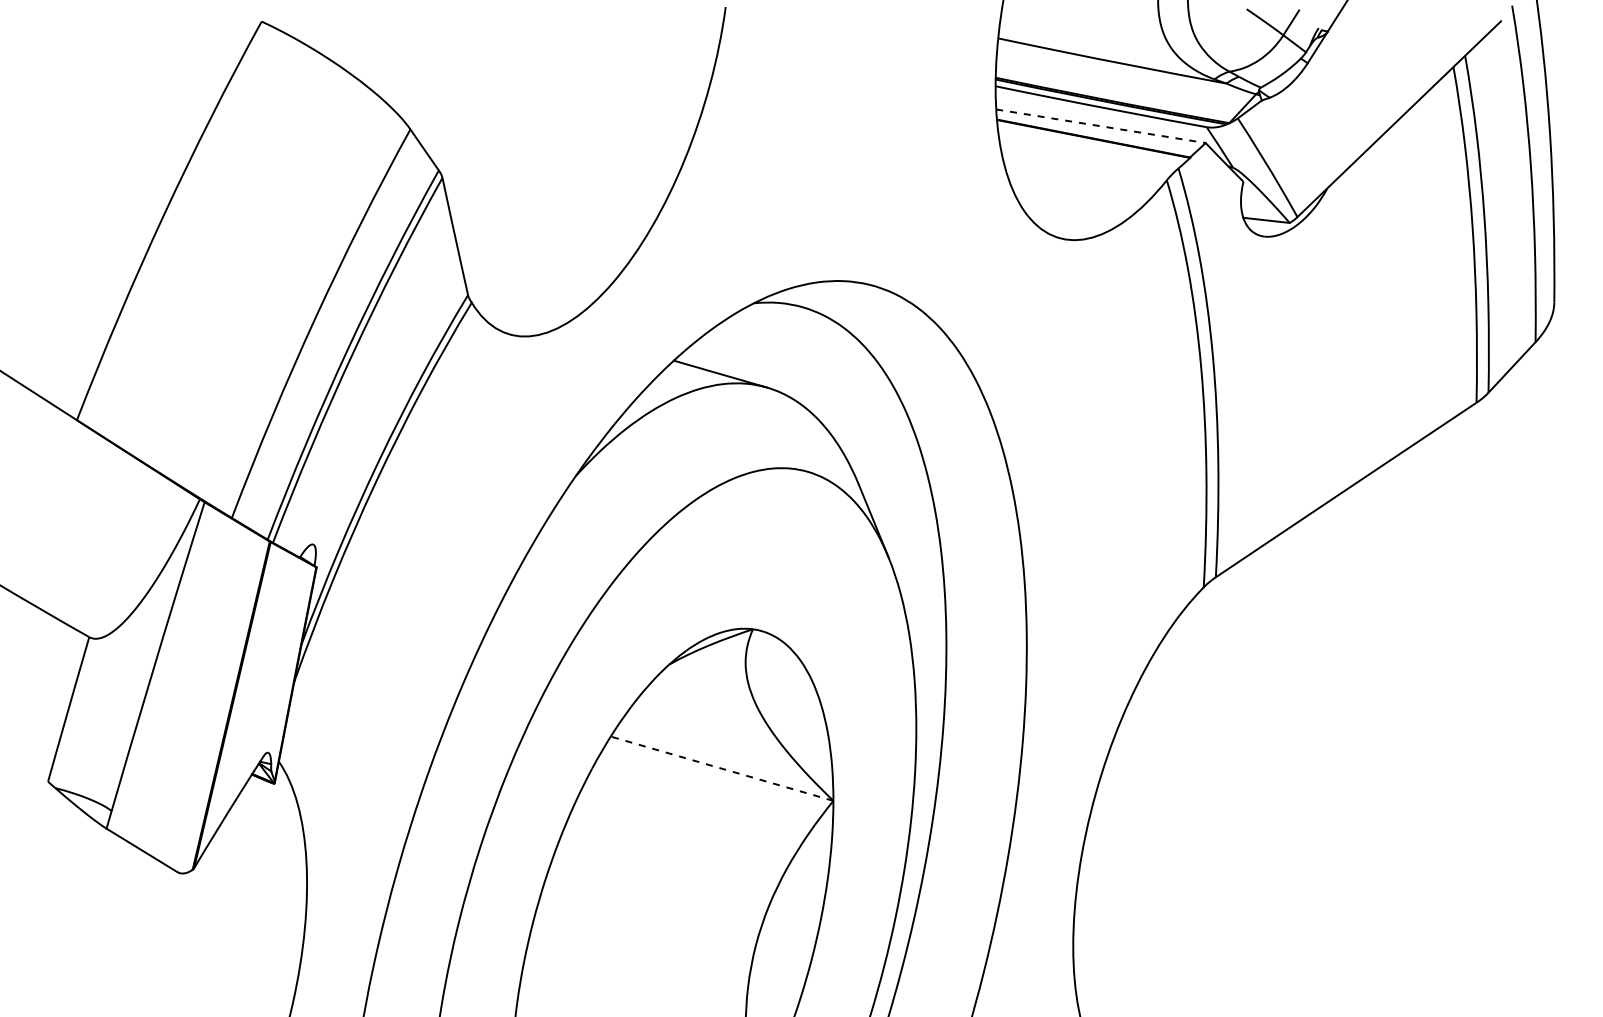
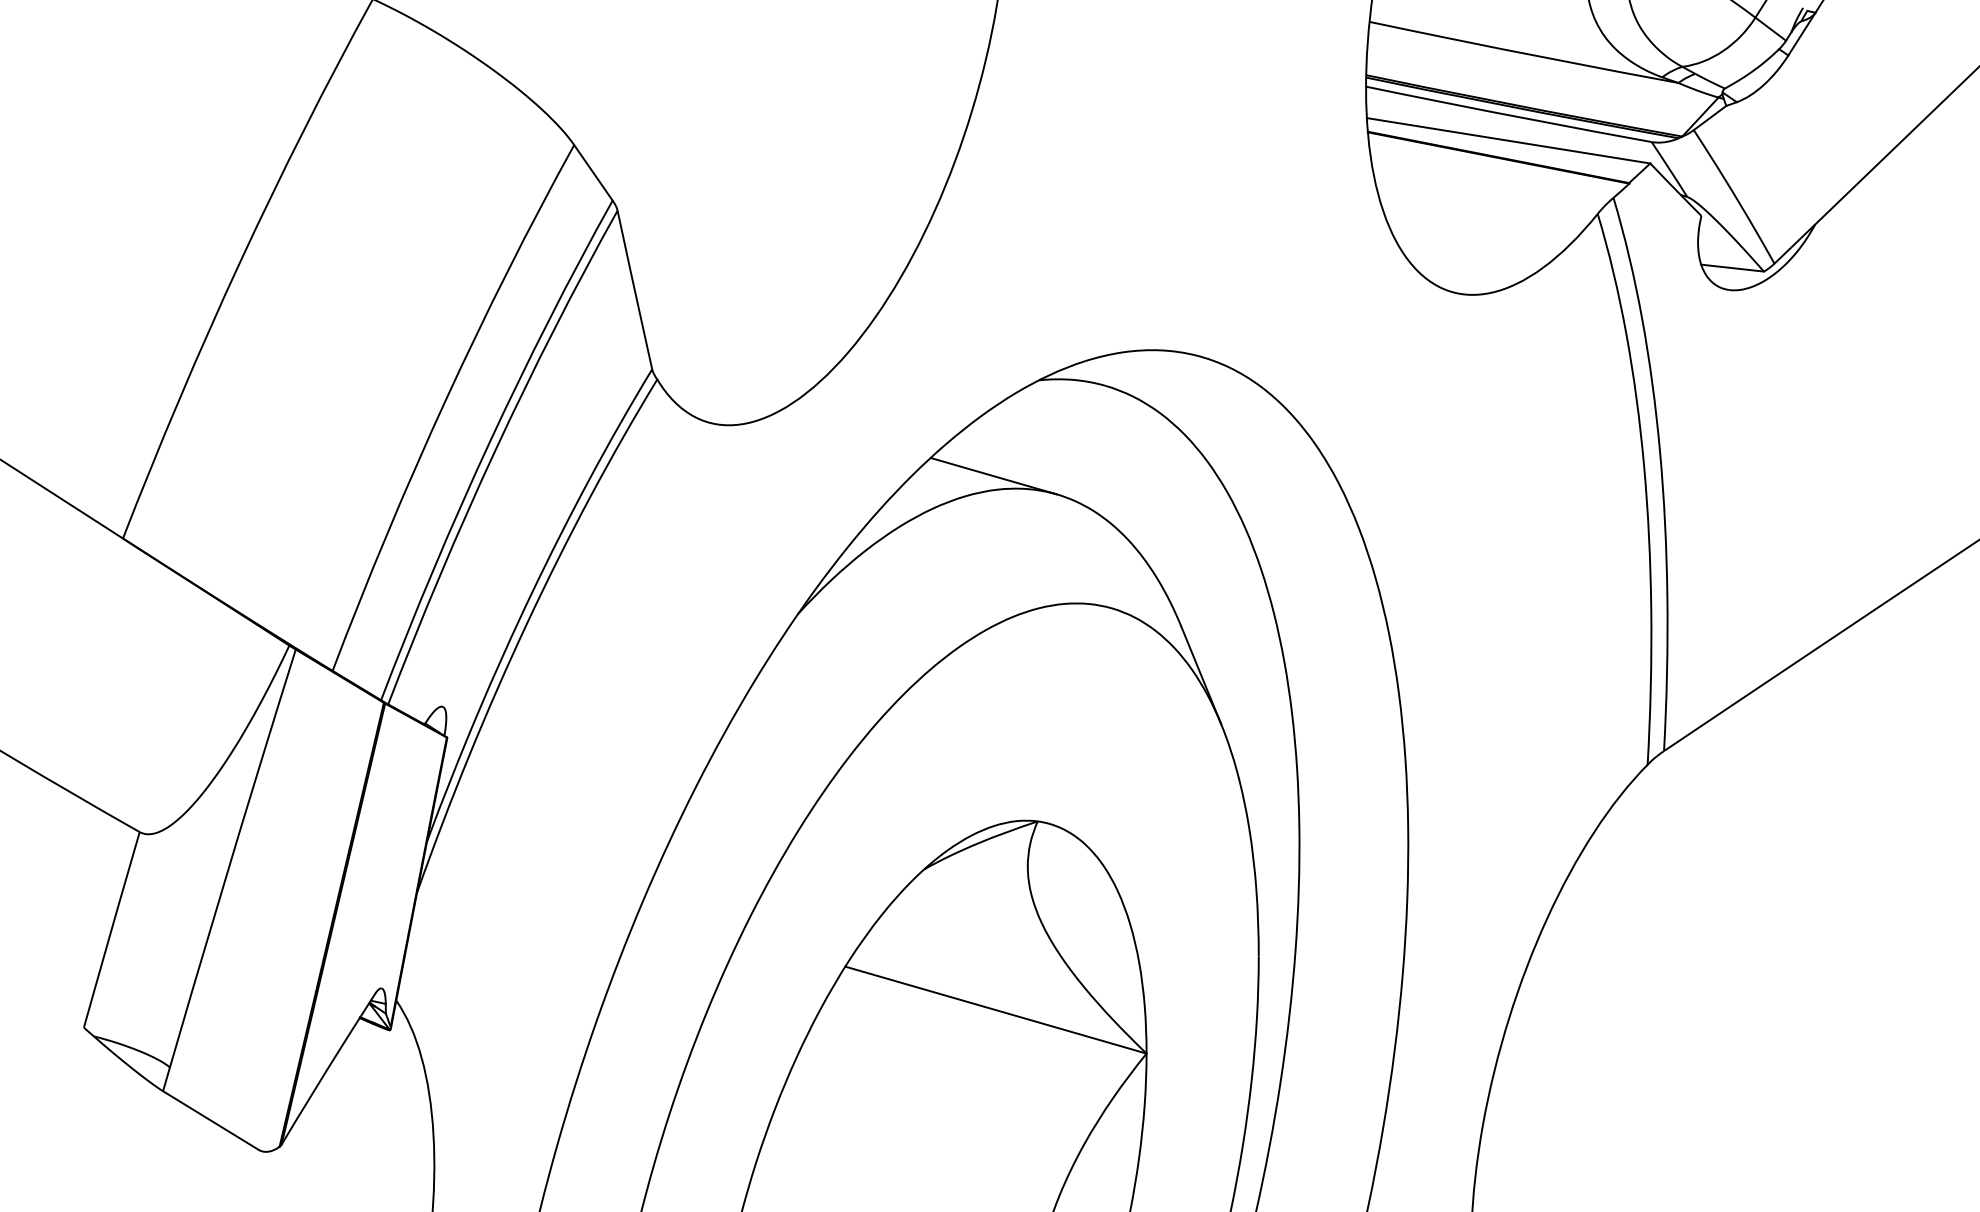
line: (1101, 126) -> (1509, 141), dashed -> solid
line: (722, 768) -> (996, 1009), dashed -> solid

